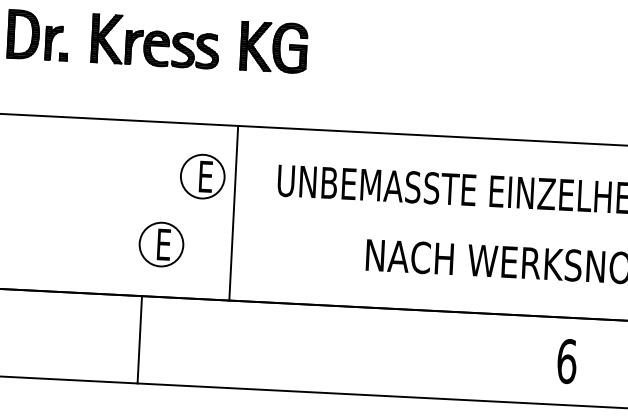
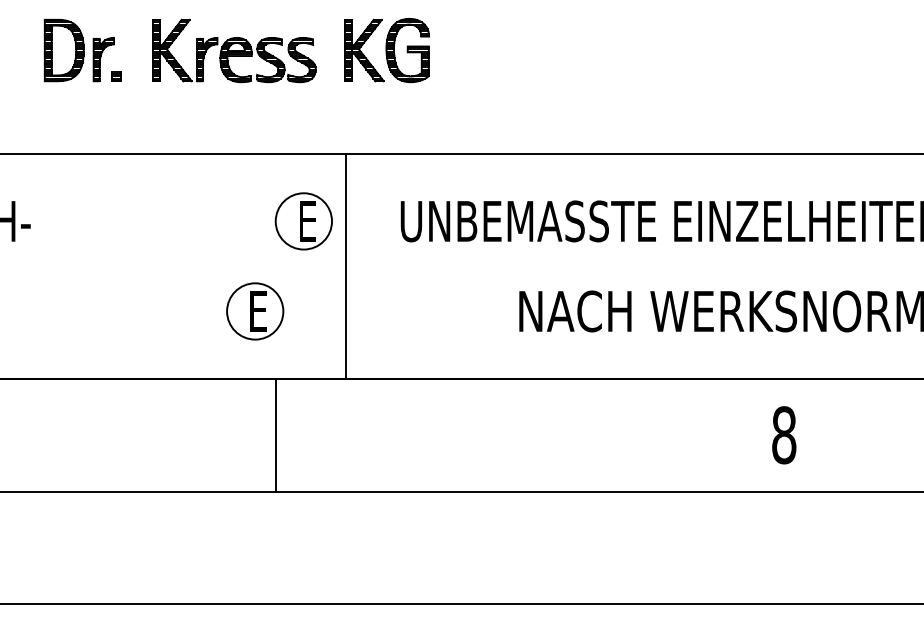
line: (139, 339) -> (275, 435), moved
text: (567, 361) -> (784, 435), 6 -> 8

